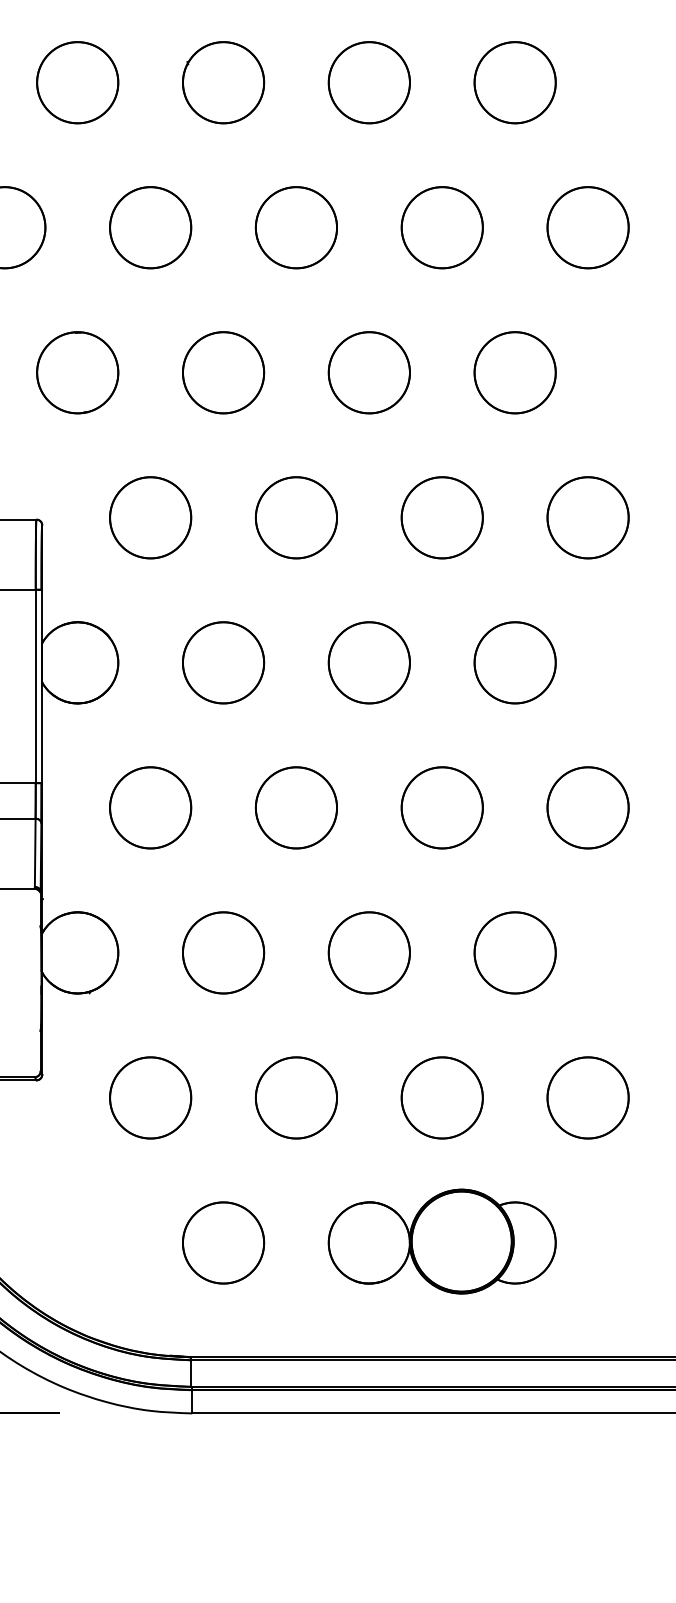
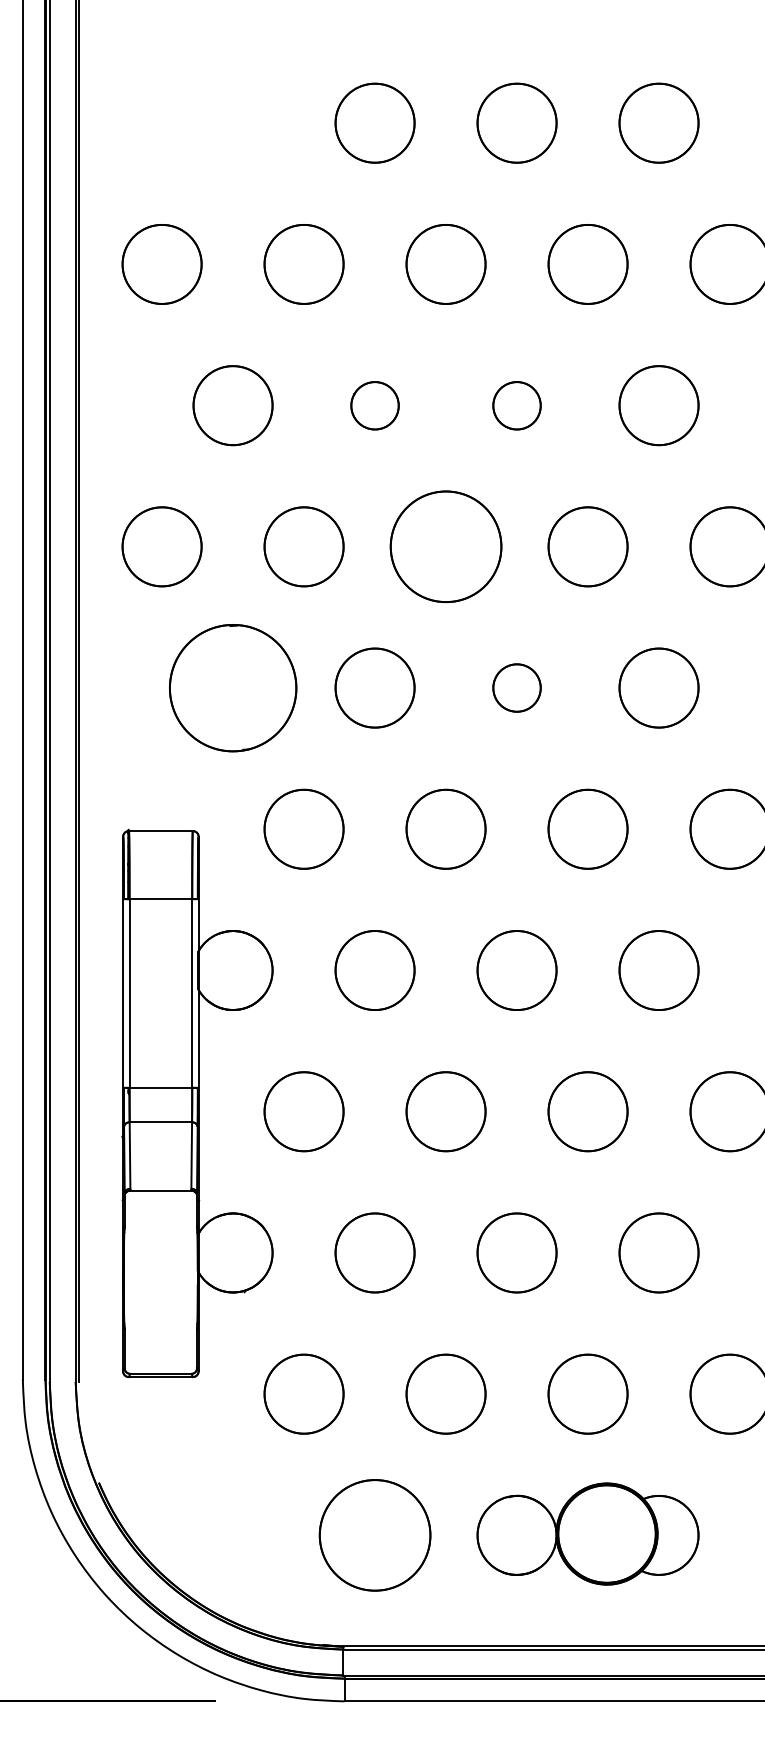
circle: (222, 82) -> (374, 405), size x0.6
circle: (368, 82) -> (516, 405), size x0.6
circle: (295, 227) -> (445, 546), size x1.4
circle: (77, 372) -> (232, 687), size x1.6
circle: (368, 372) -> (516, 687), size x0.6
circle: (222, 1243) -> (374, 1535), size x1.4

